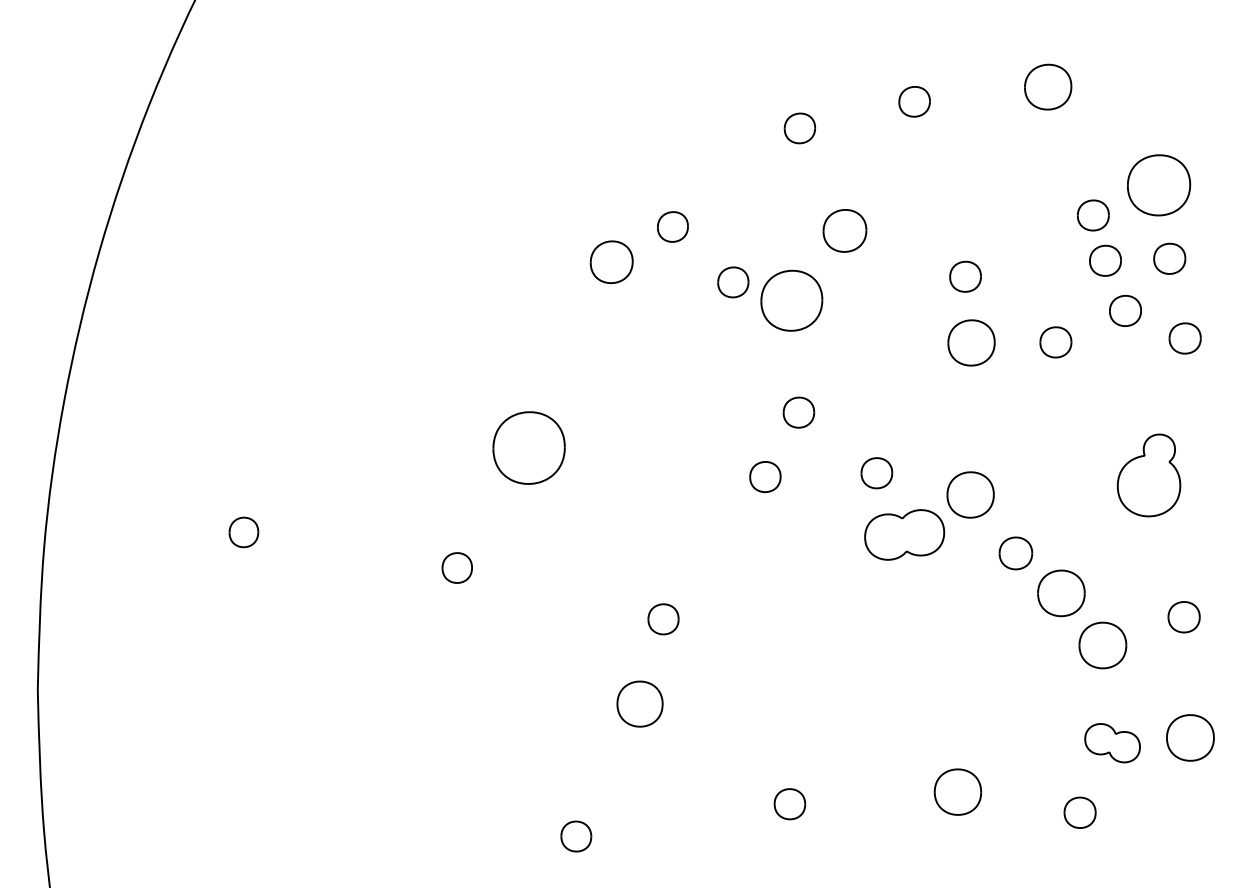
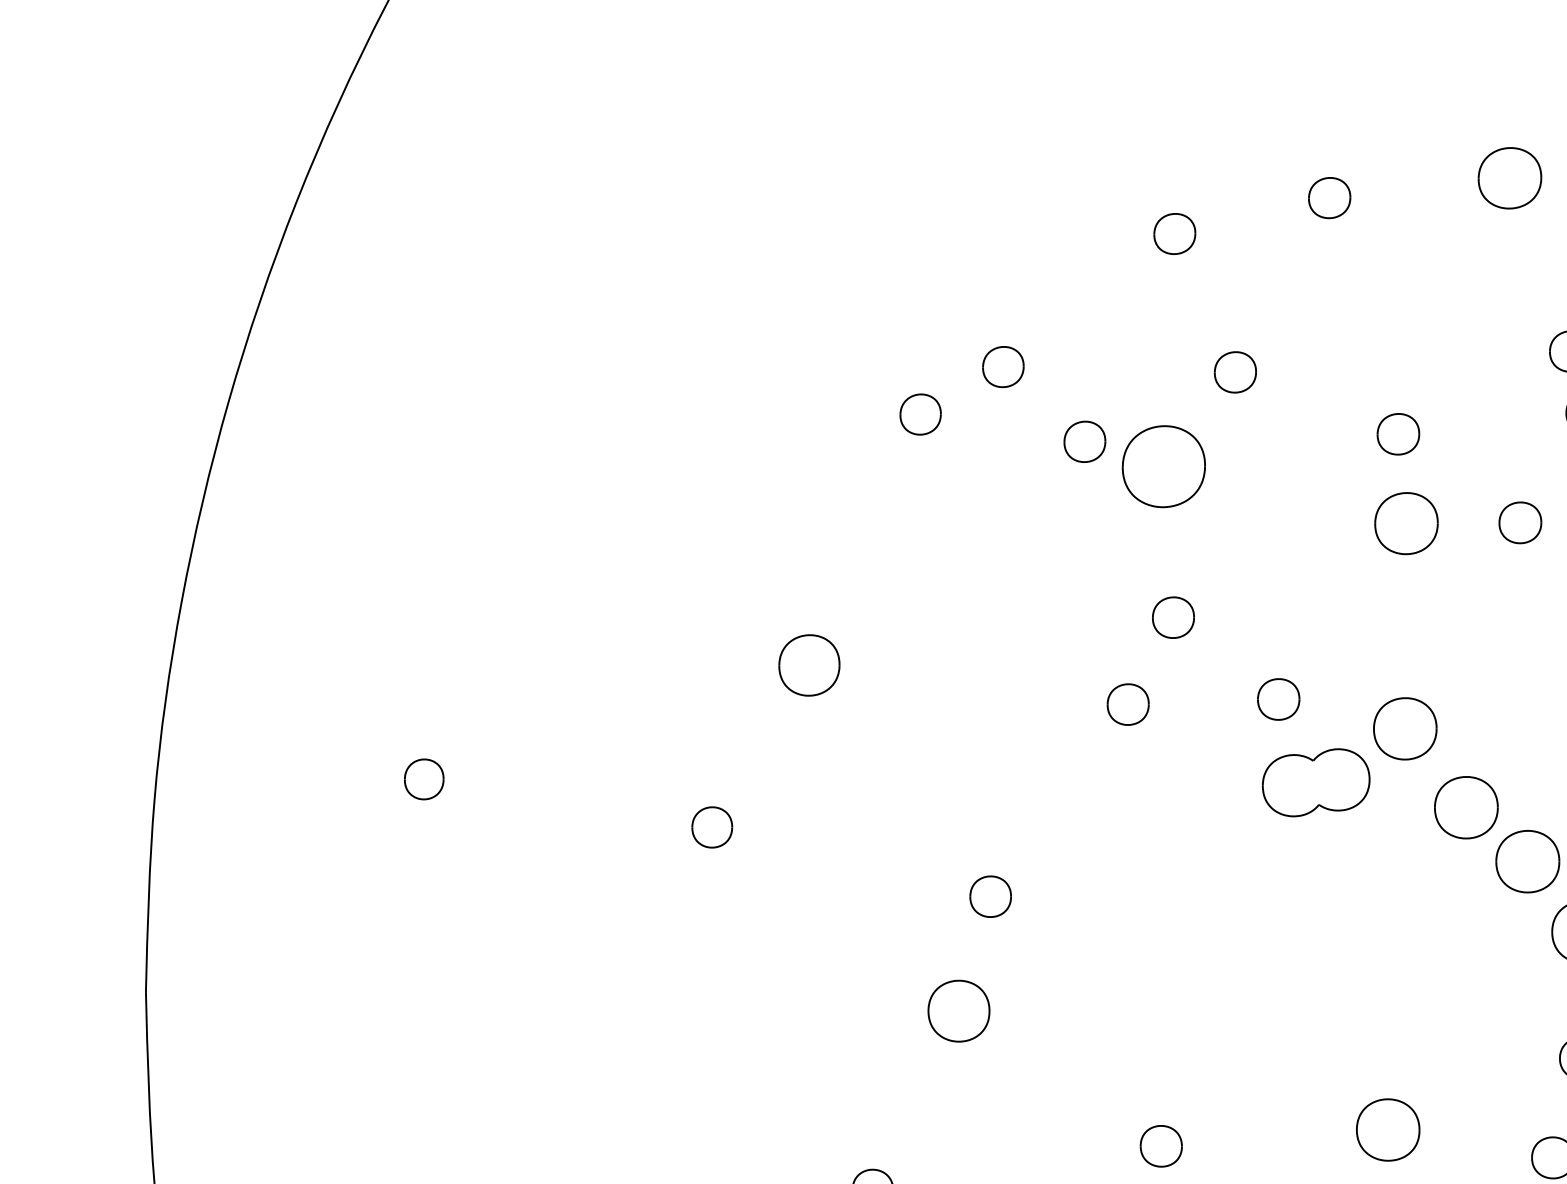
part: (844, 230) -> (1234, 371), size x0.71
part: (611, 261) -> (920, 413), size x0.71
part: (529, 447) -> (809, 664), size x0.62
part: (1015, 553) -> (1465, 807), size x1.43

